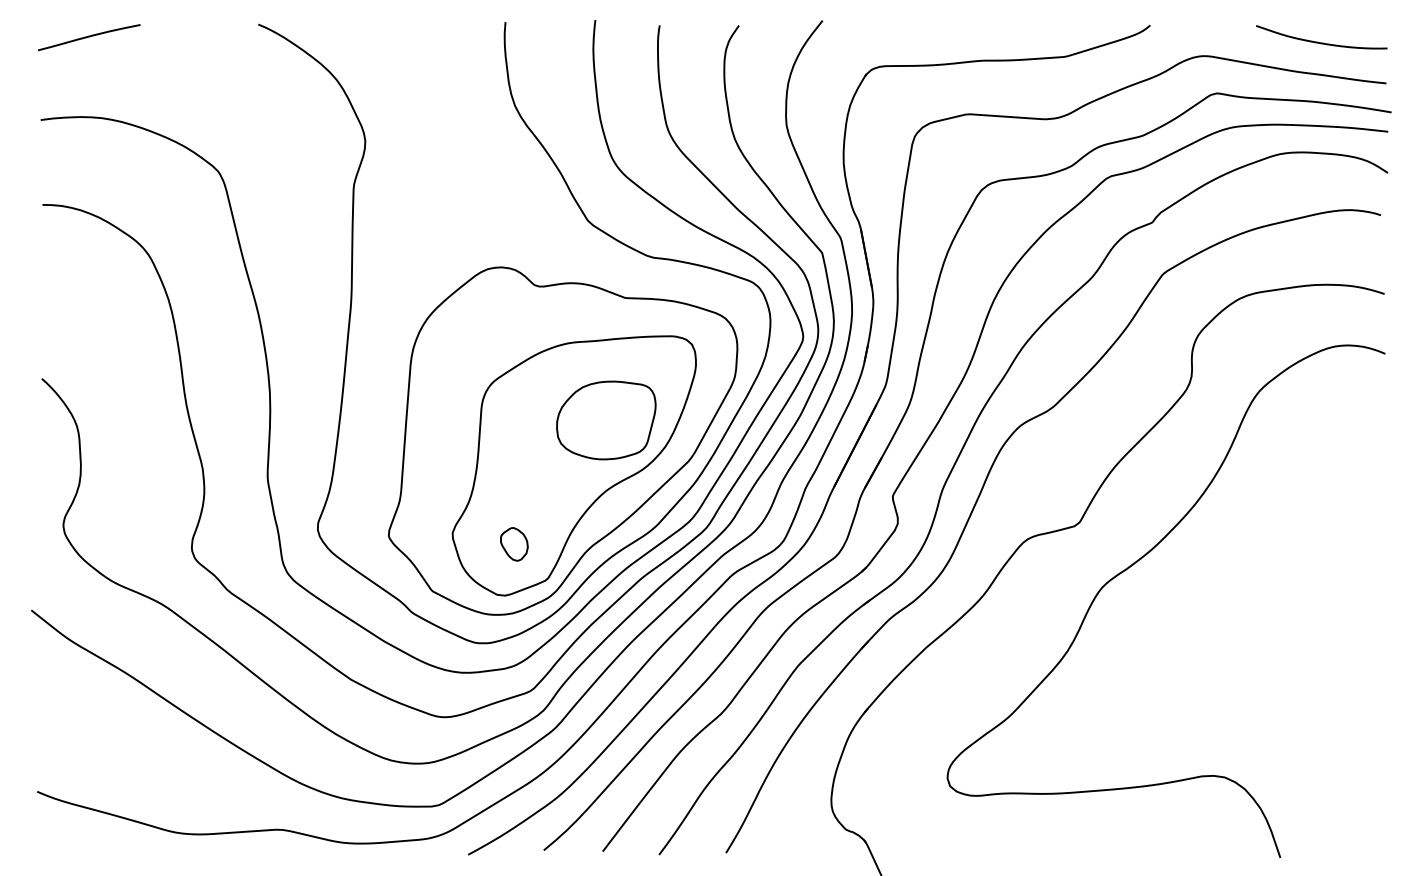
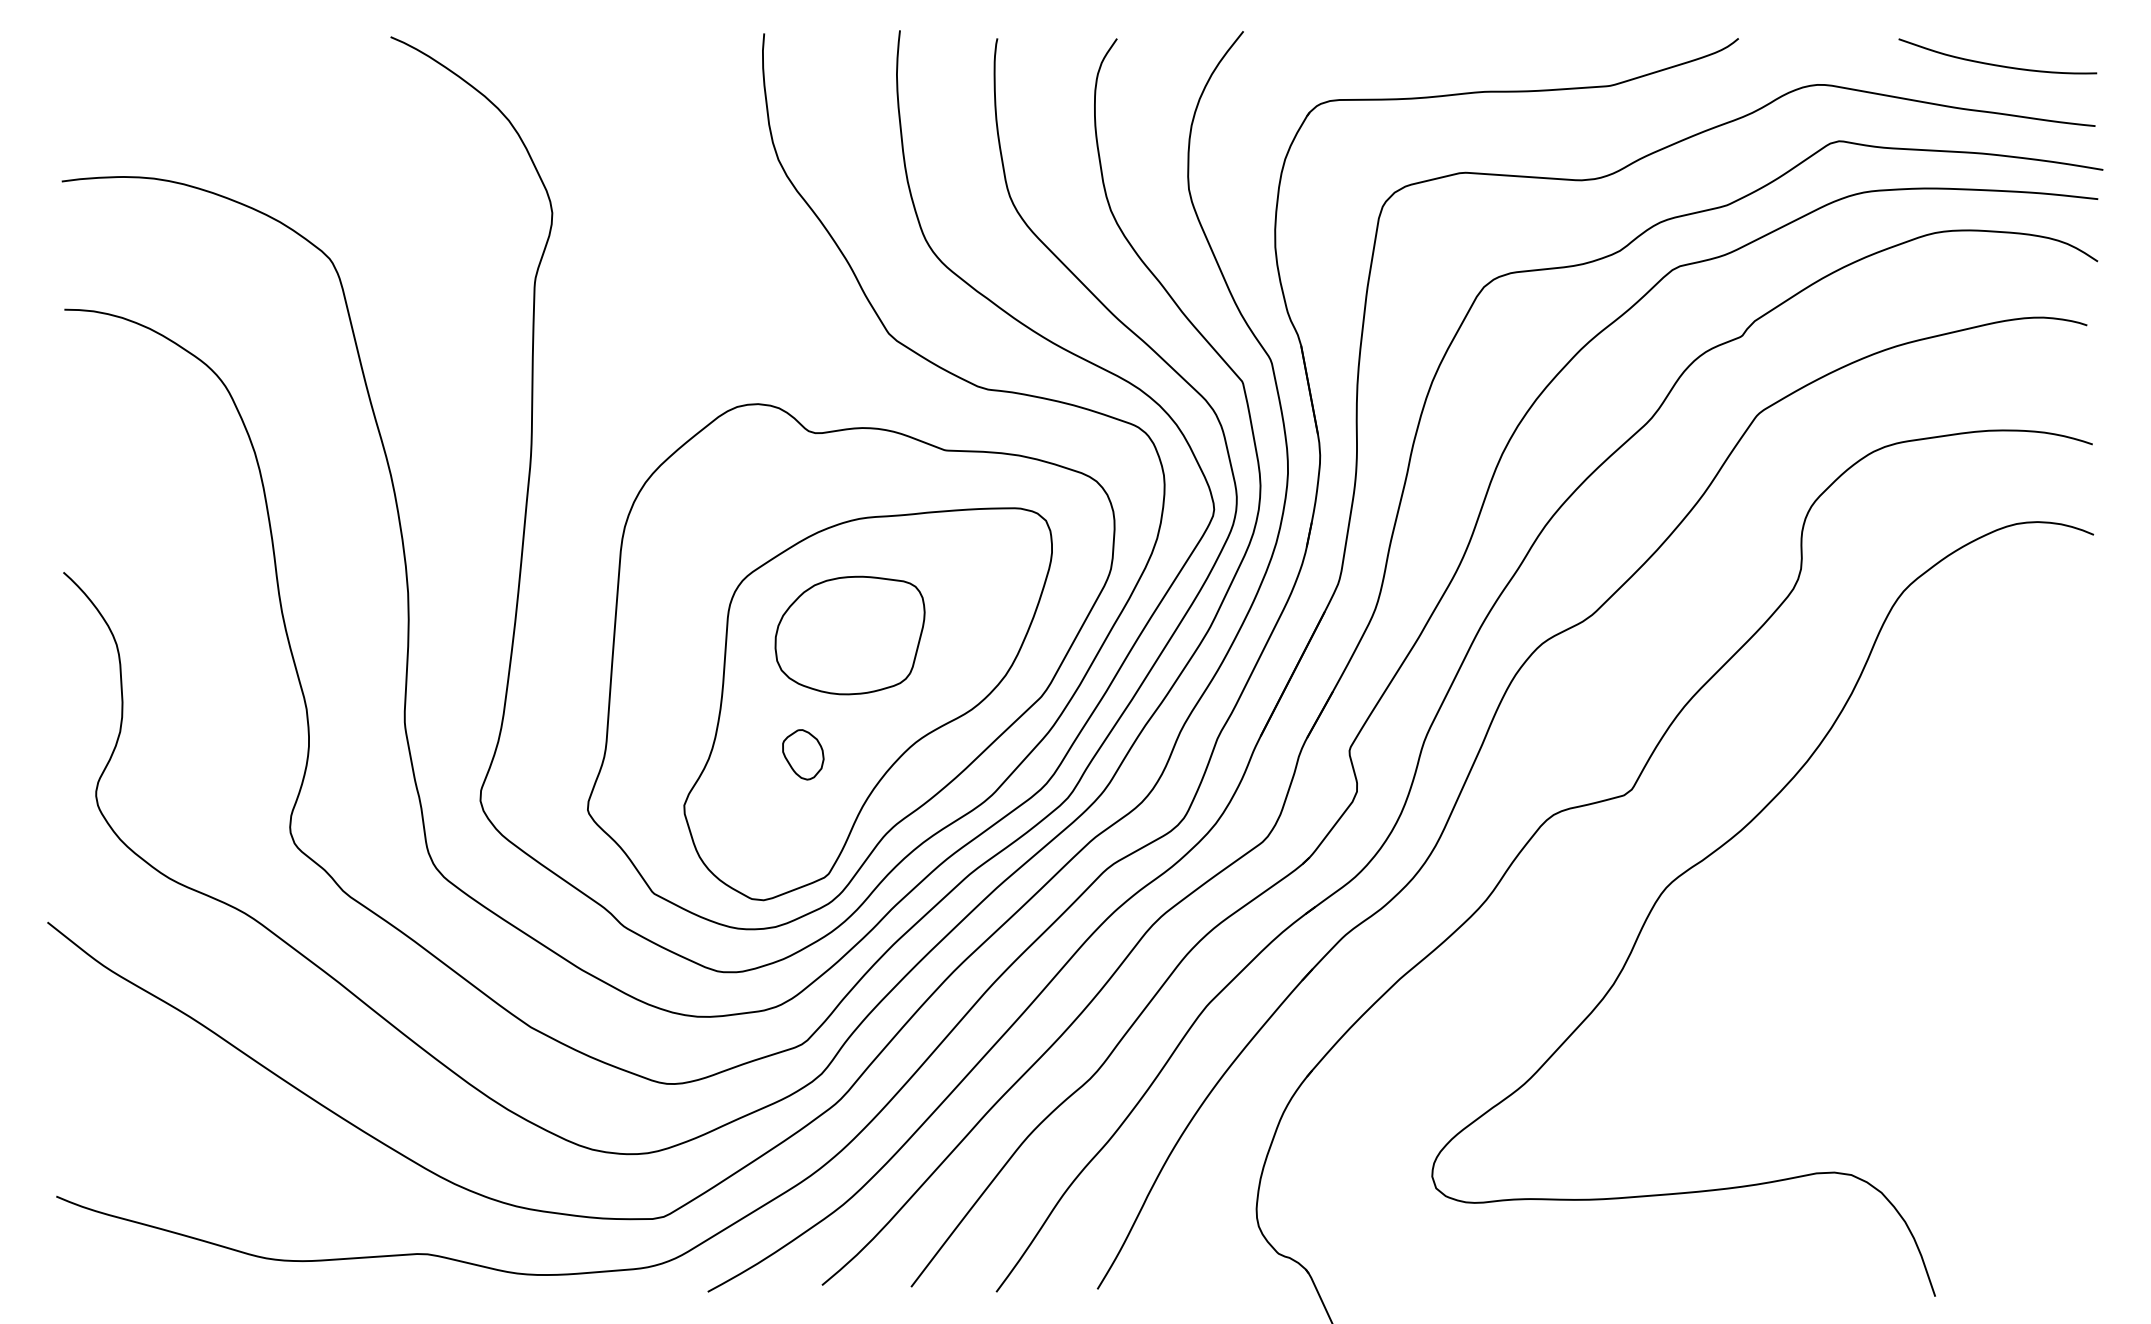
curve: (89, 37) -> (135, 56), removed
part: (606, 420) -> (850, 635), moved
part: (514, 544) -> (803, 754), moved

